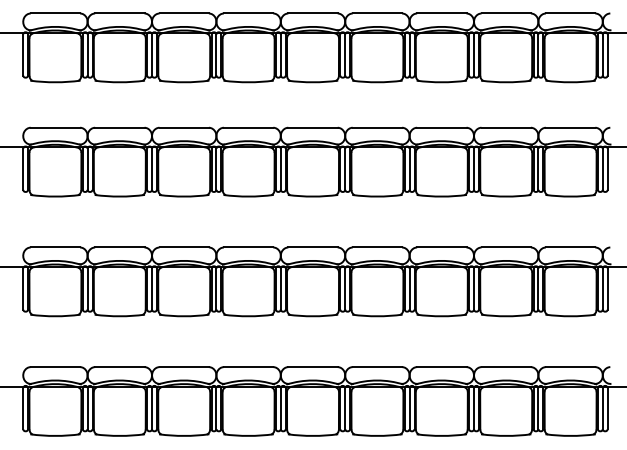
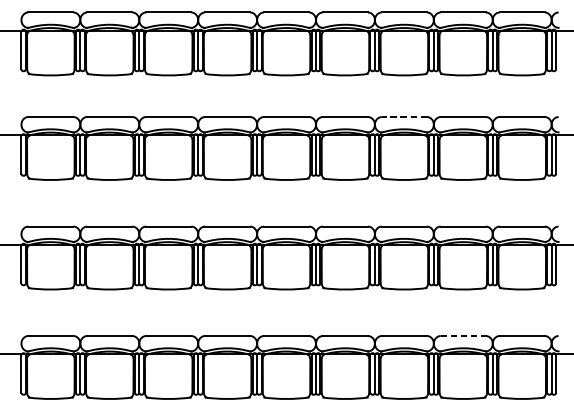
line: (441, 127) -> (404, 116), solid -> dashed
line: (506, 367) -> (463, 336), solid -> dashed

